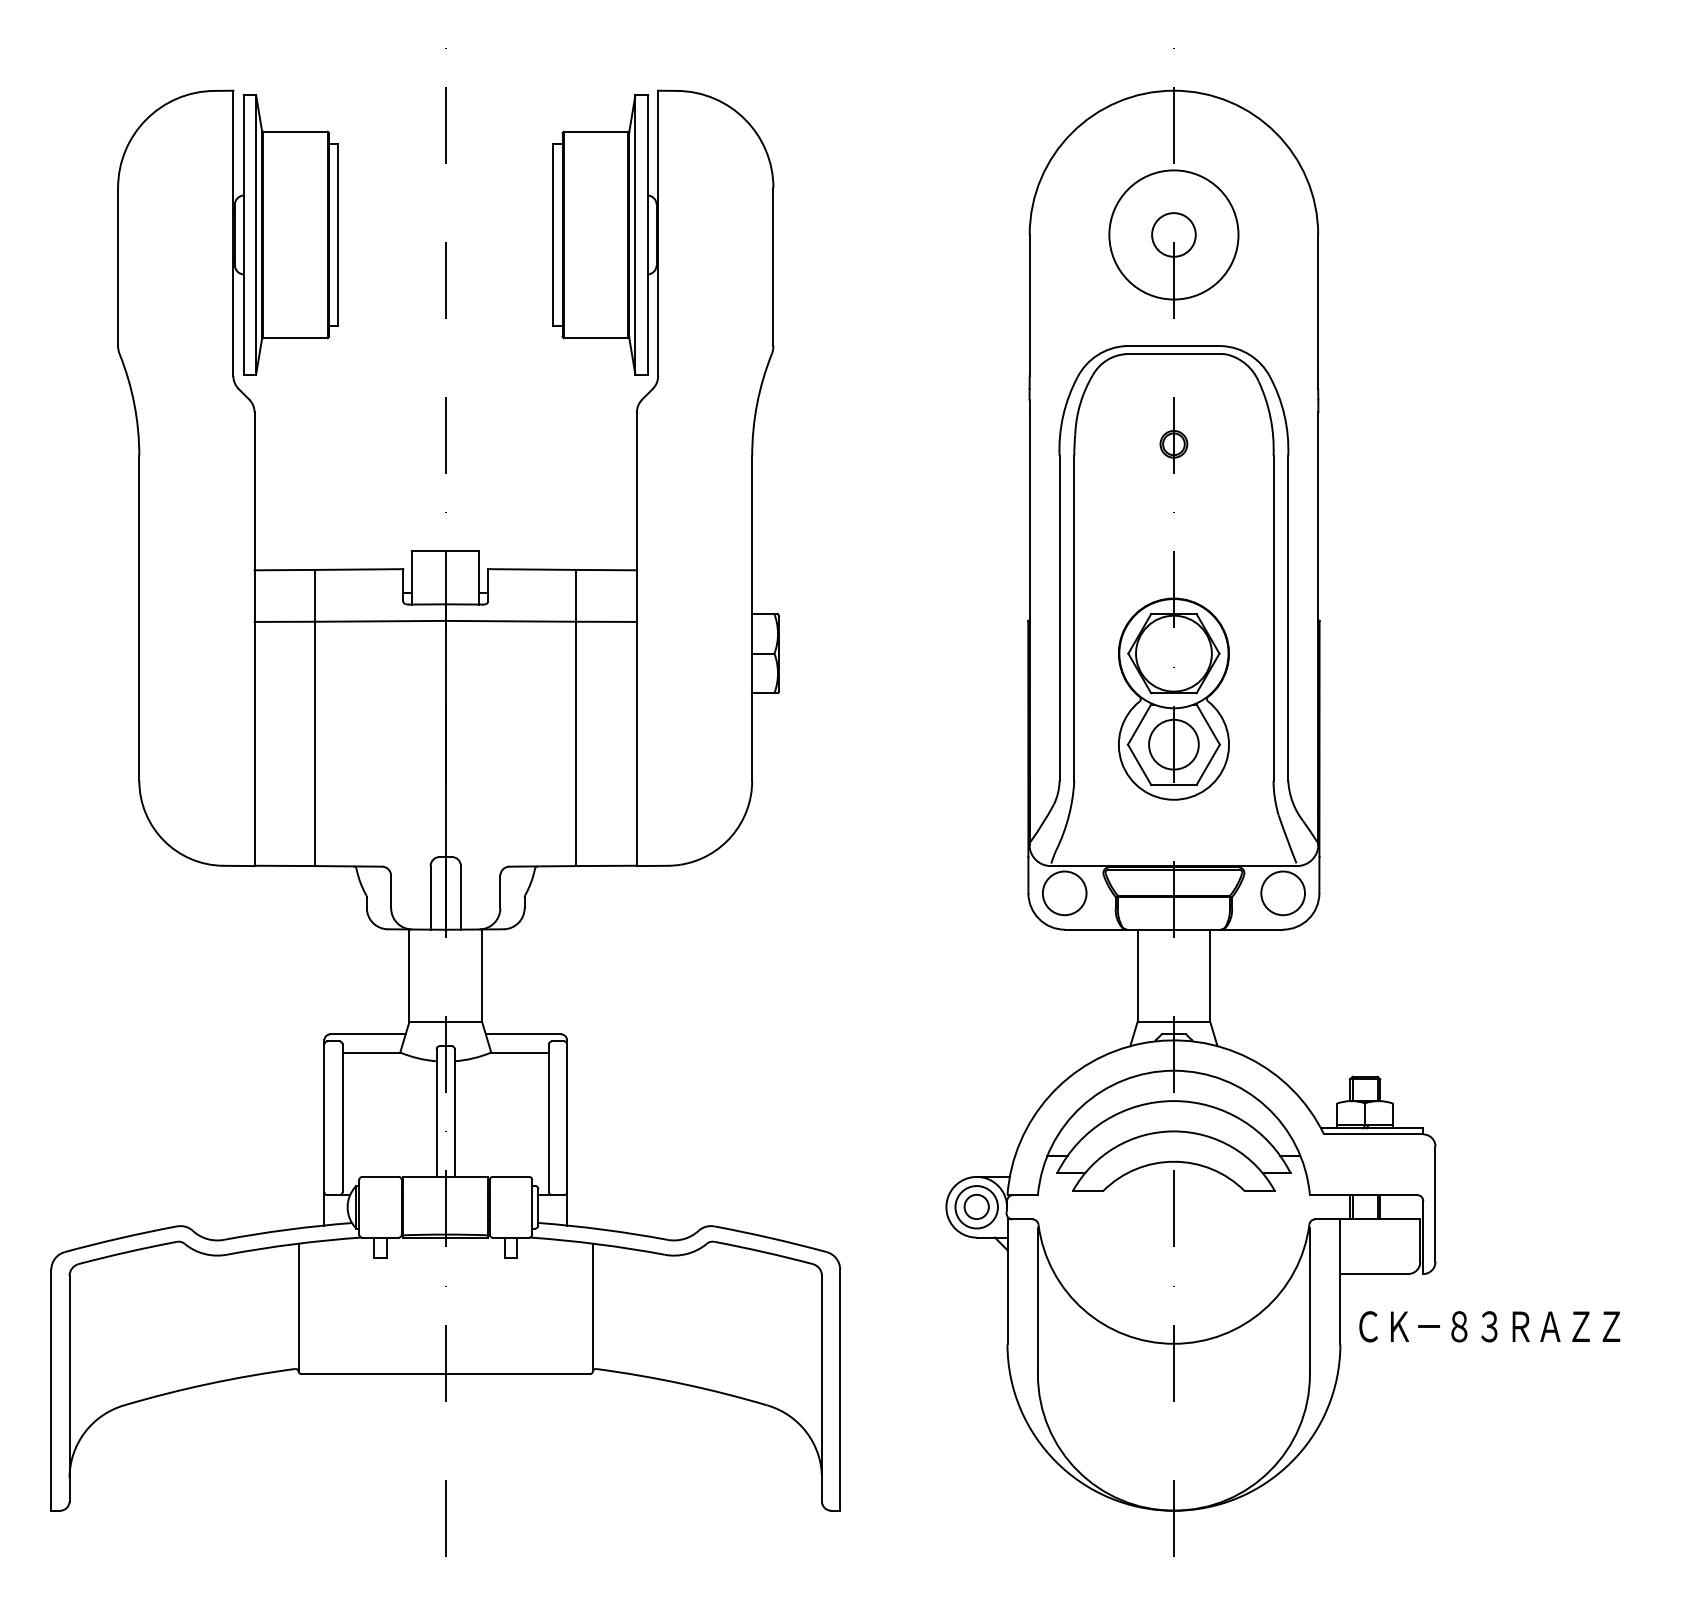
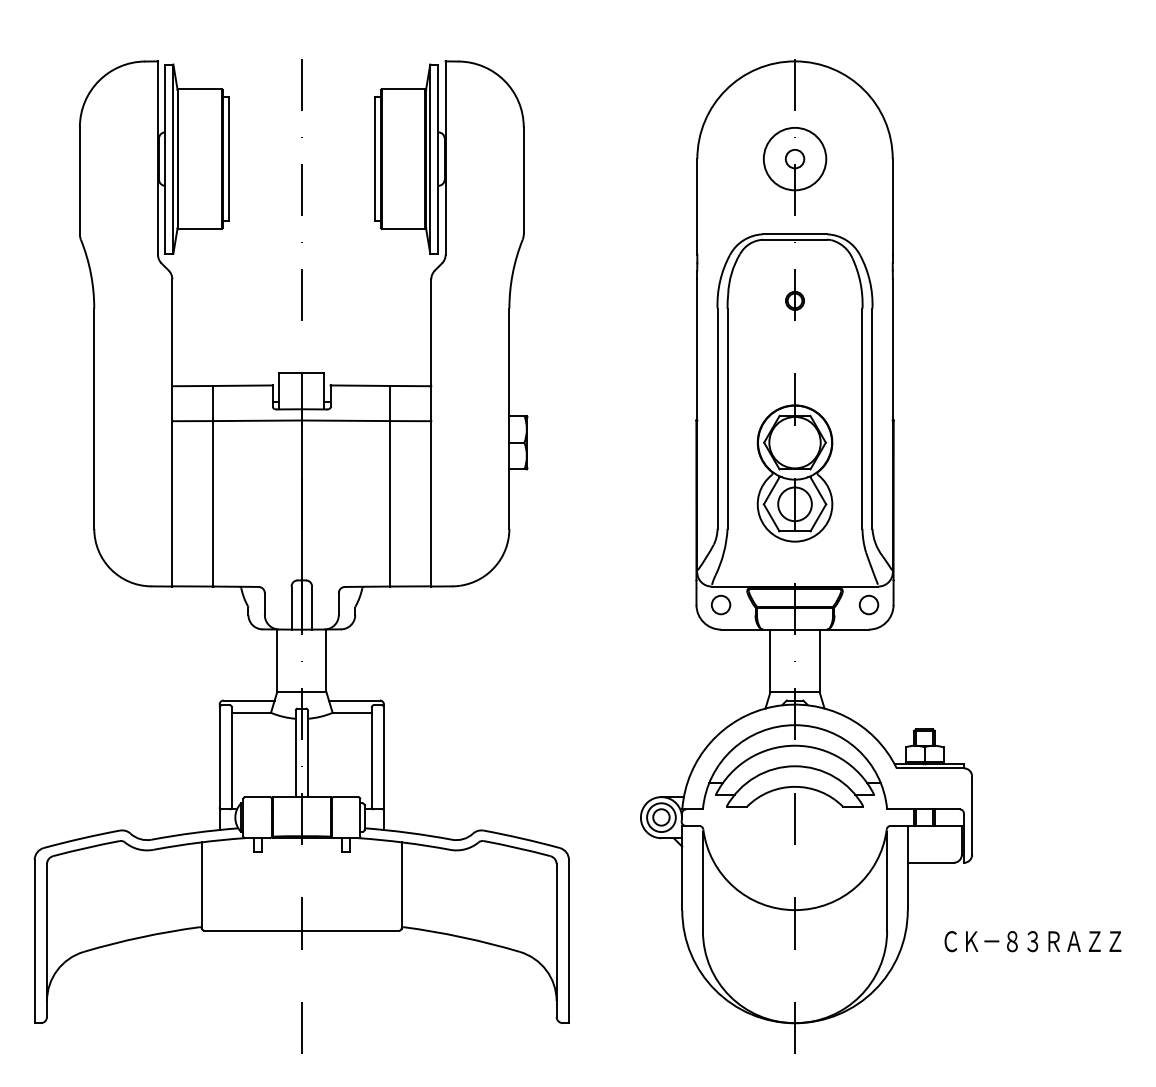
circle: (1173, 234) -> (794, 158), size x0.62
circle: (1173, 234) -> (794, 158), size x0.71
circle: (1063, 892) -> (720, 604), size x0.62
circle: (1282, 892) -> (868, 604), size x0.62
text: (1489, 1326) -> (1032, 941), moved

